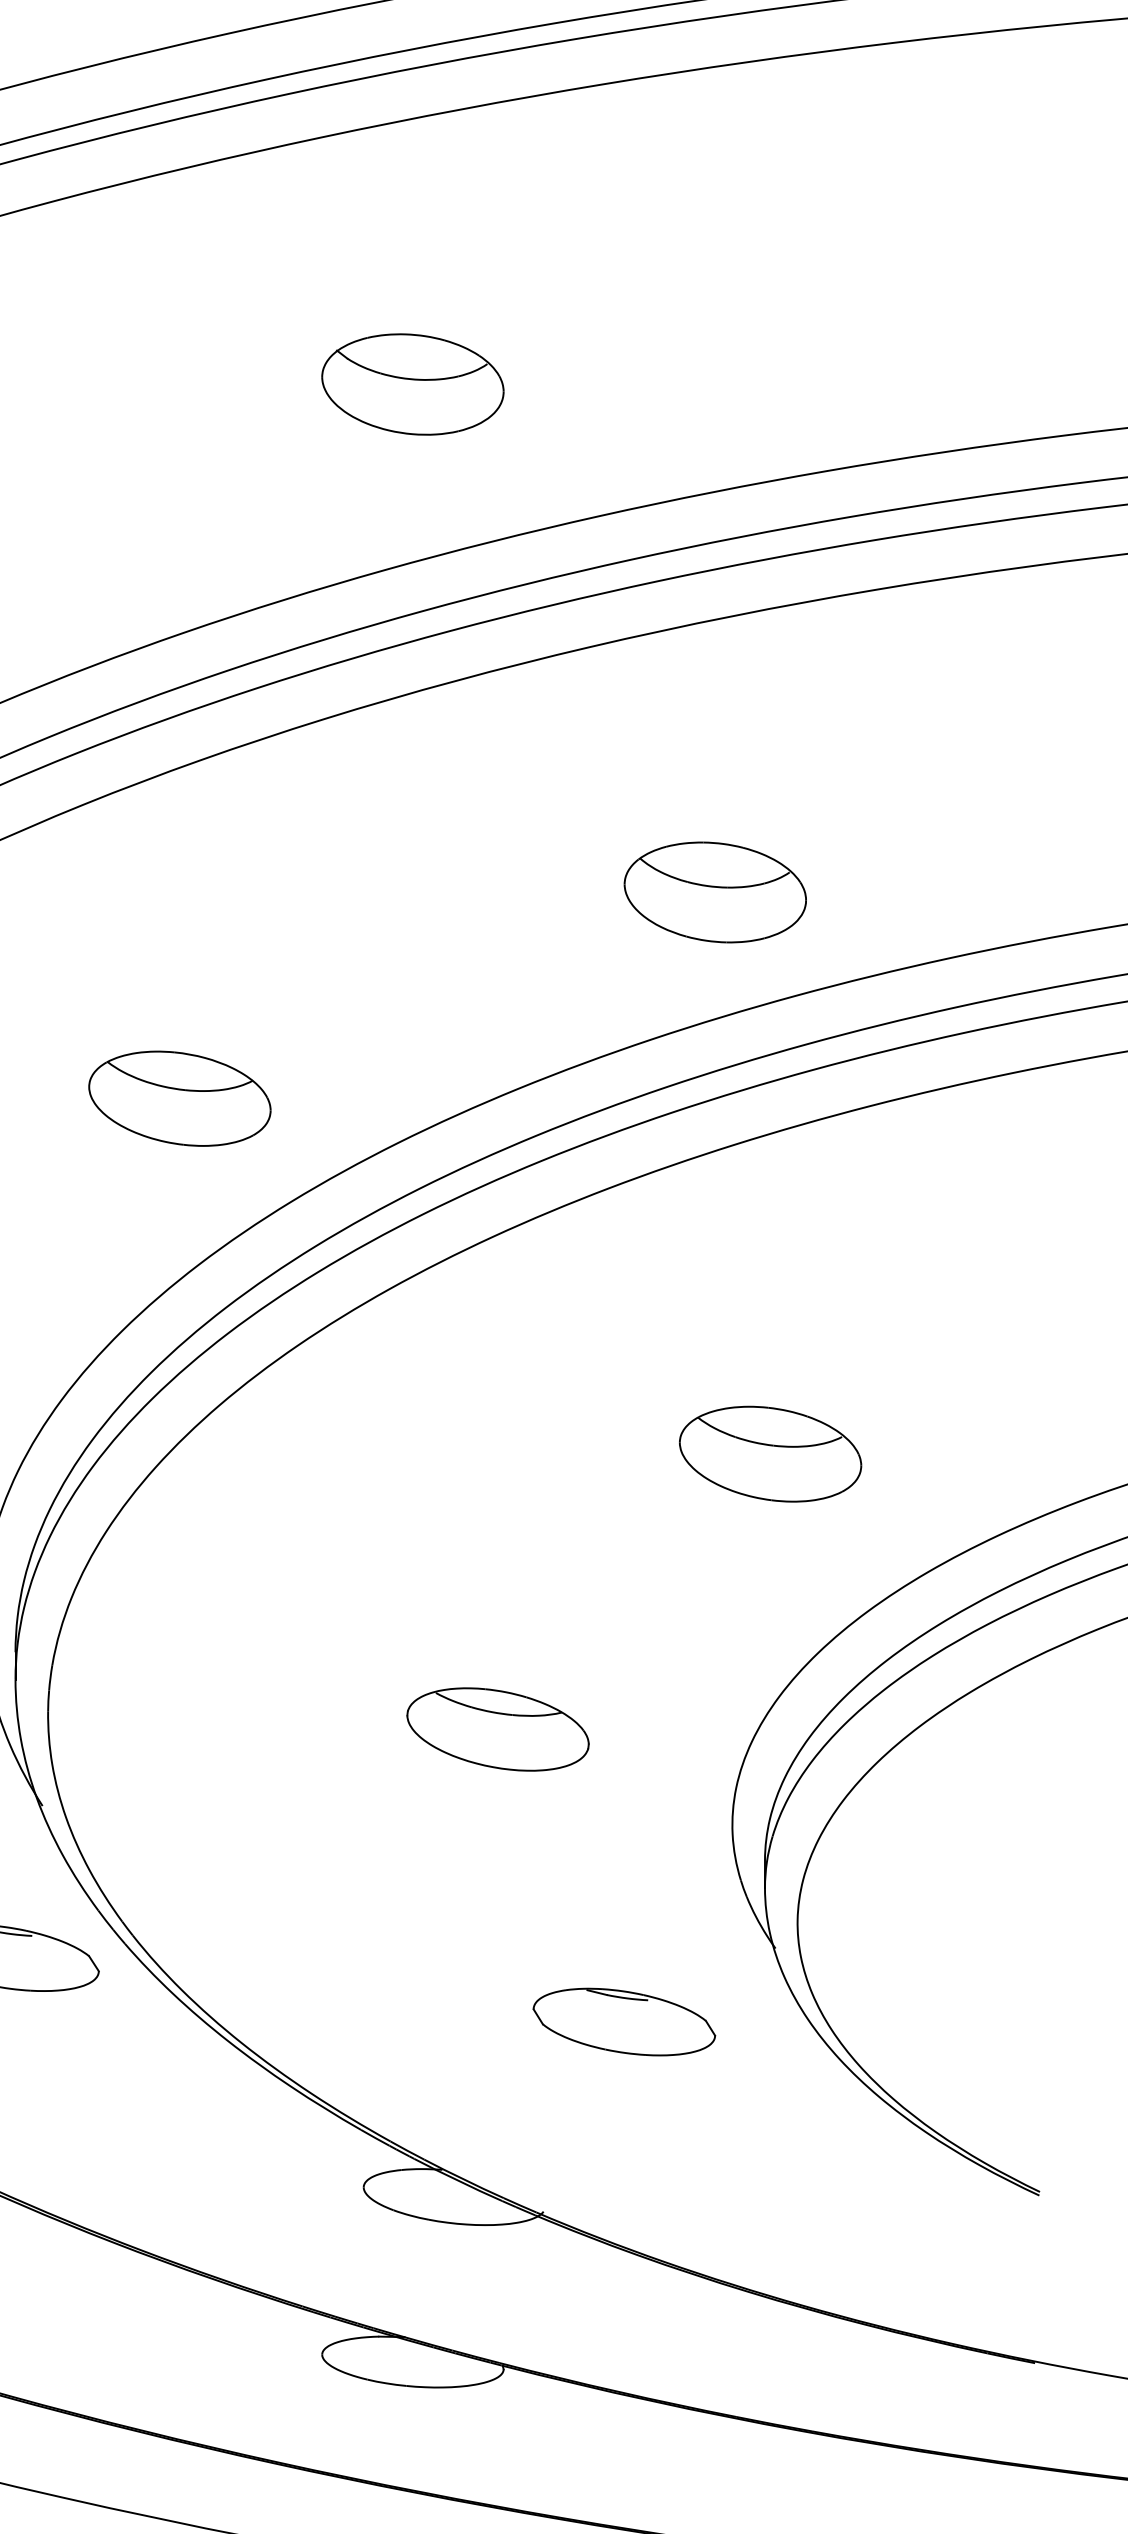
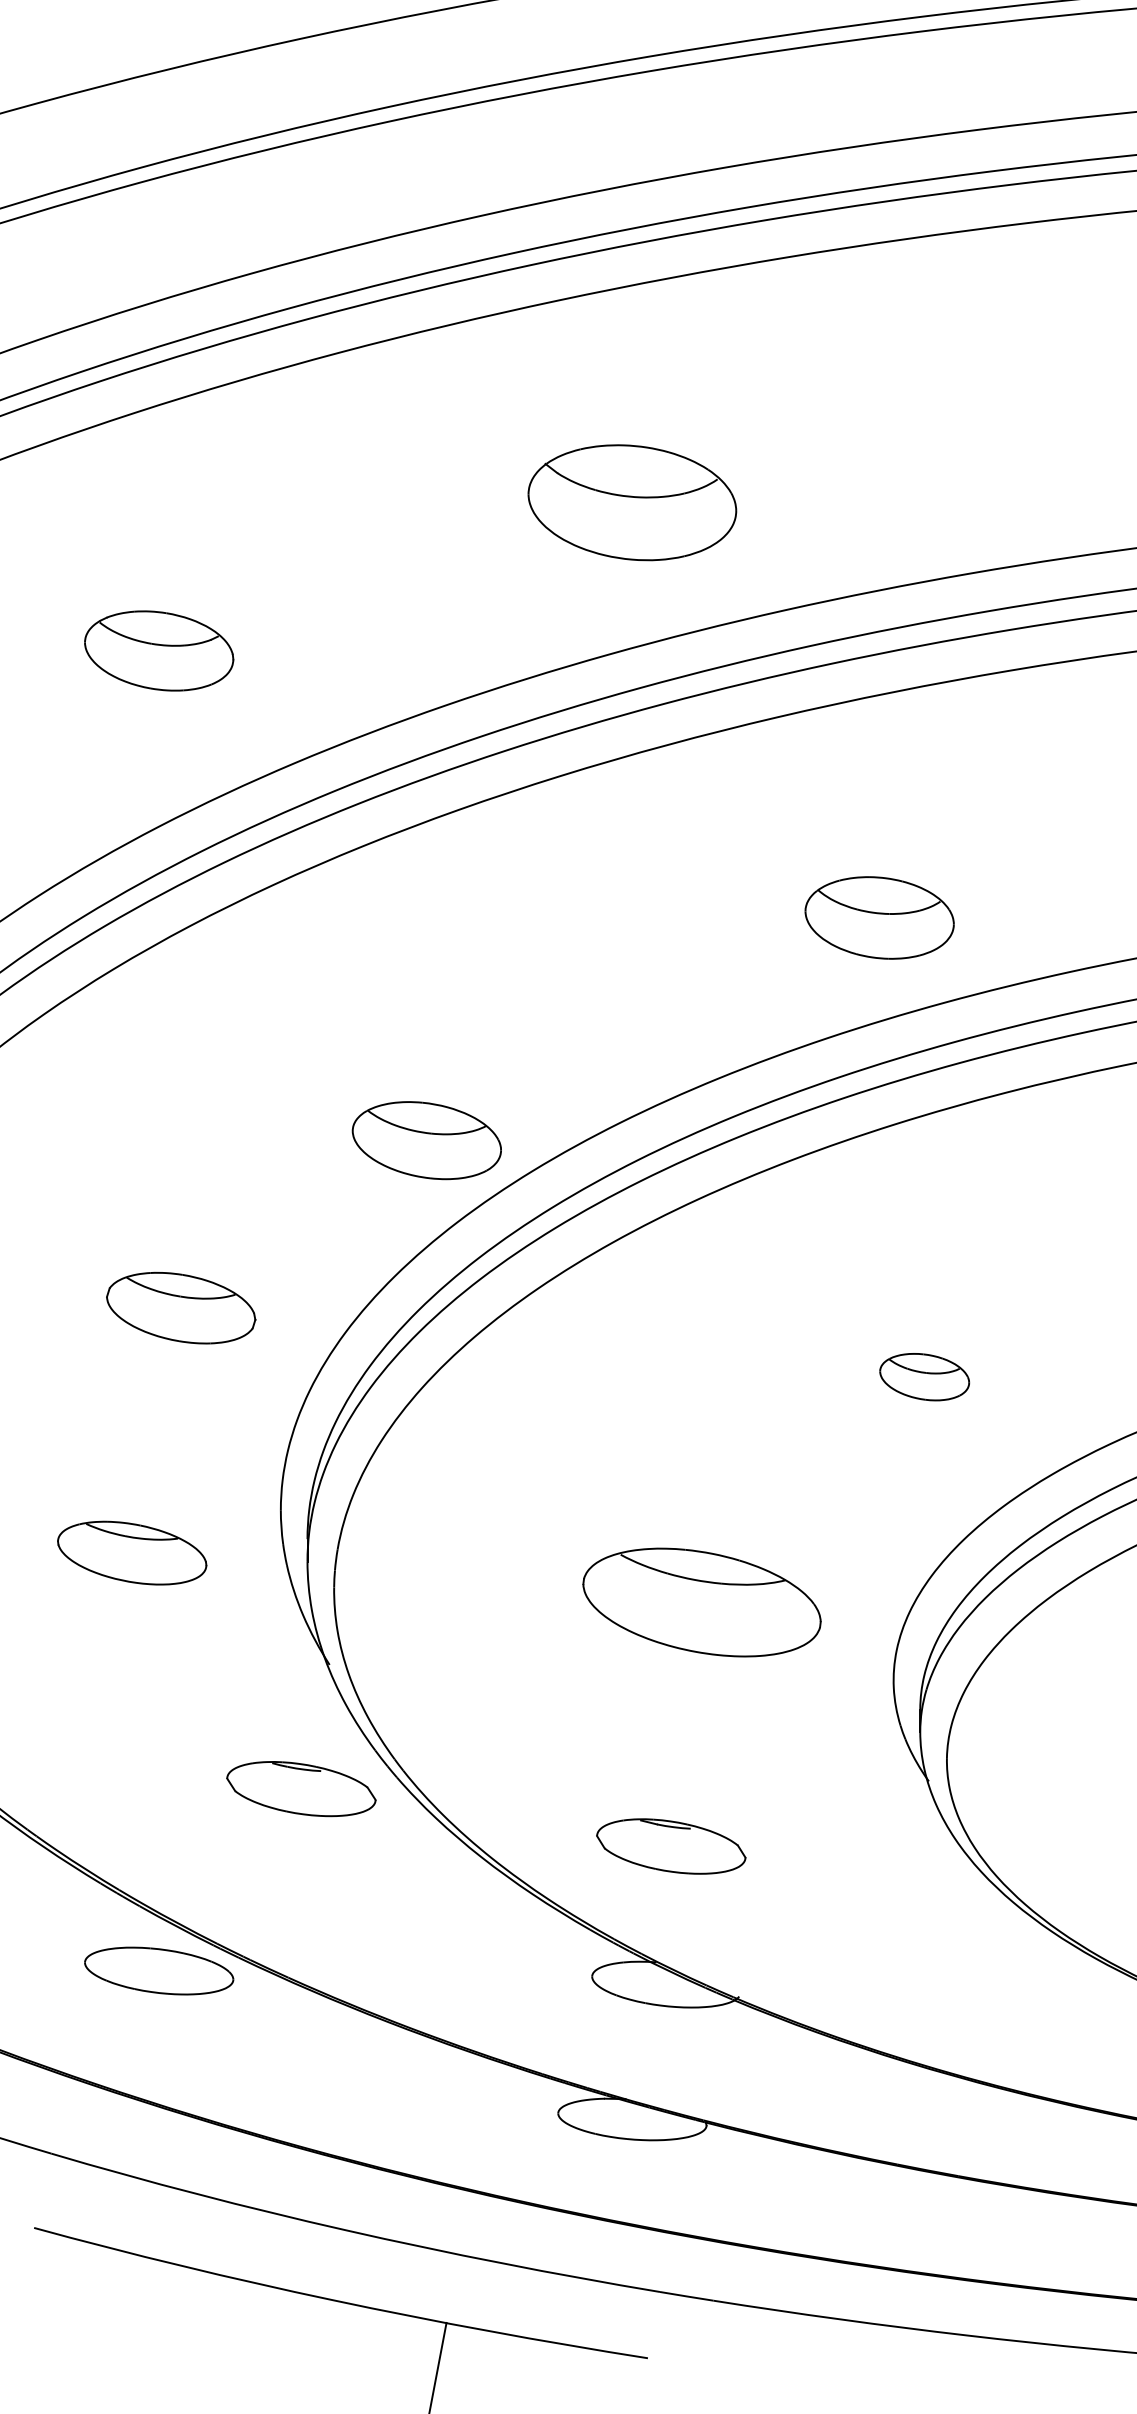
part: (413, 384) -> (632, 502), size x1.4
part: (179, 1098) -> (426, 1140), moved
part: (770, 1453) -> (924, 1376), size x0.6
part: (497, 1728) -> (701, 1601), size x1.6
part: (624, 2022) -> (671, 1846), moved

